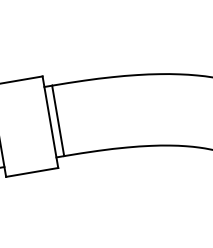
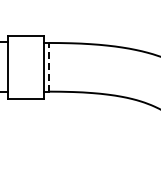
line: (58, 119) -> (49, 66), solid -> dashed

